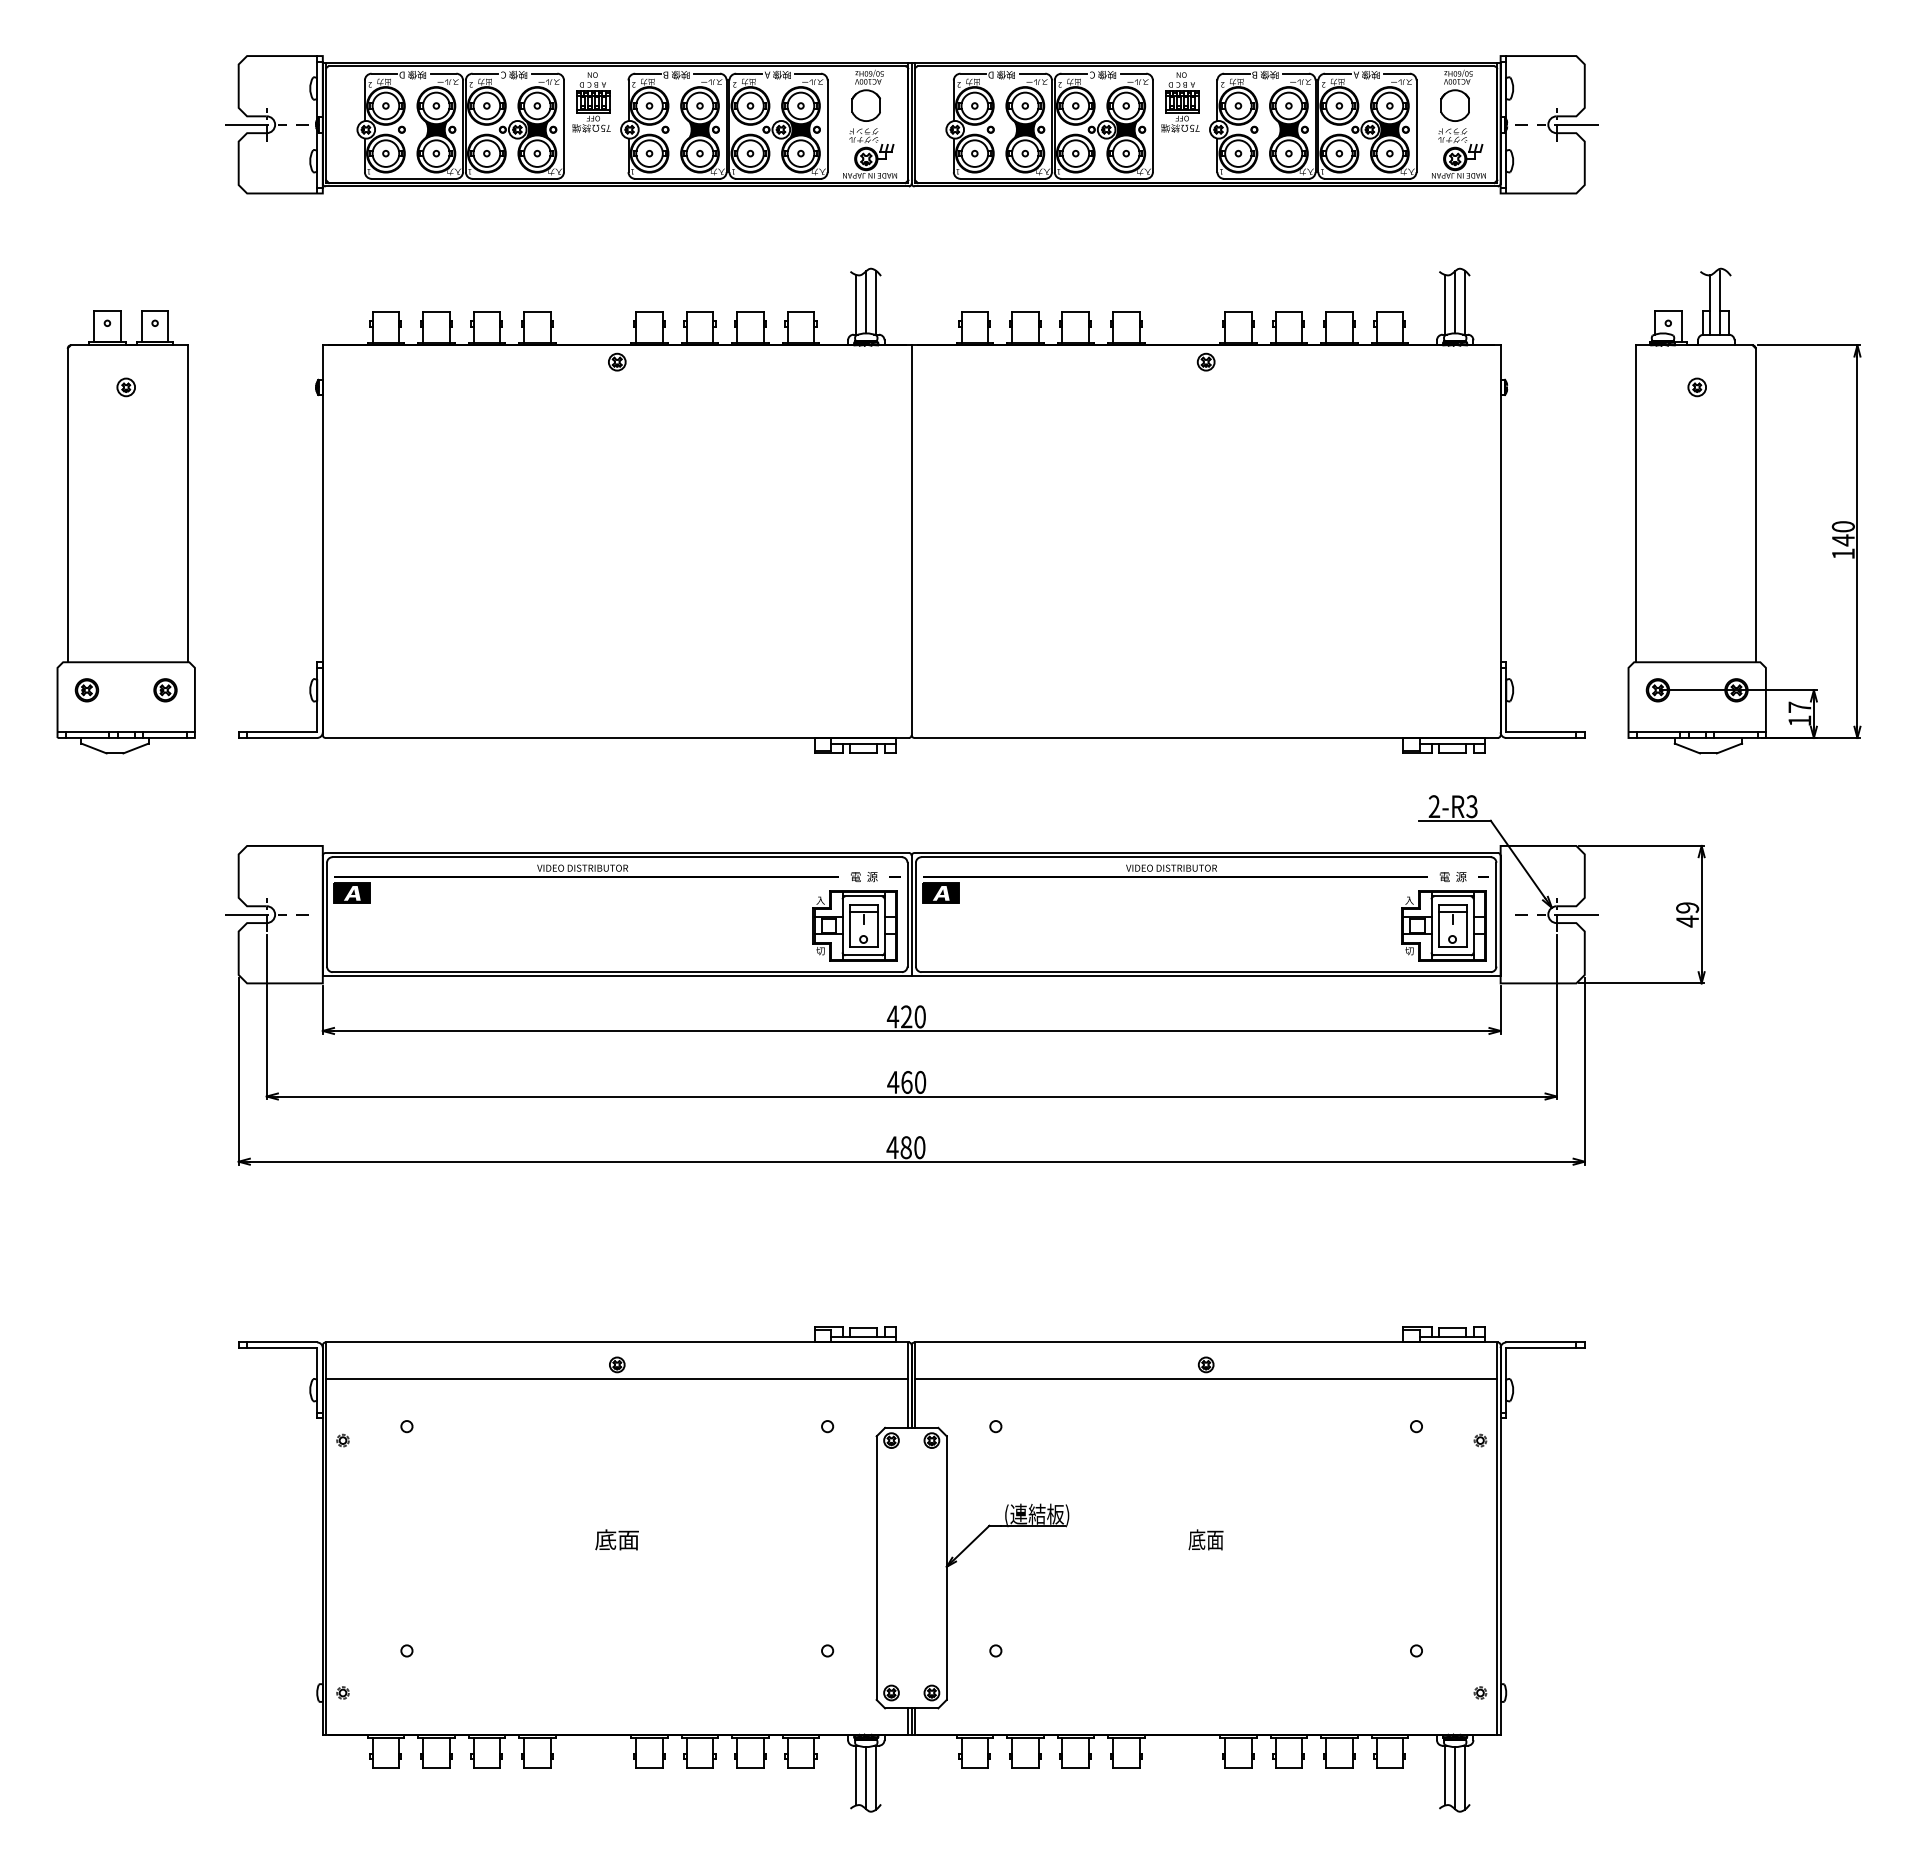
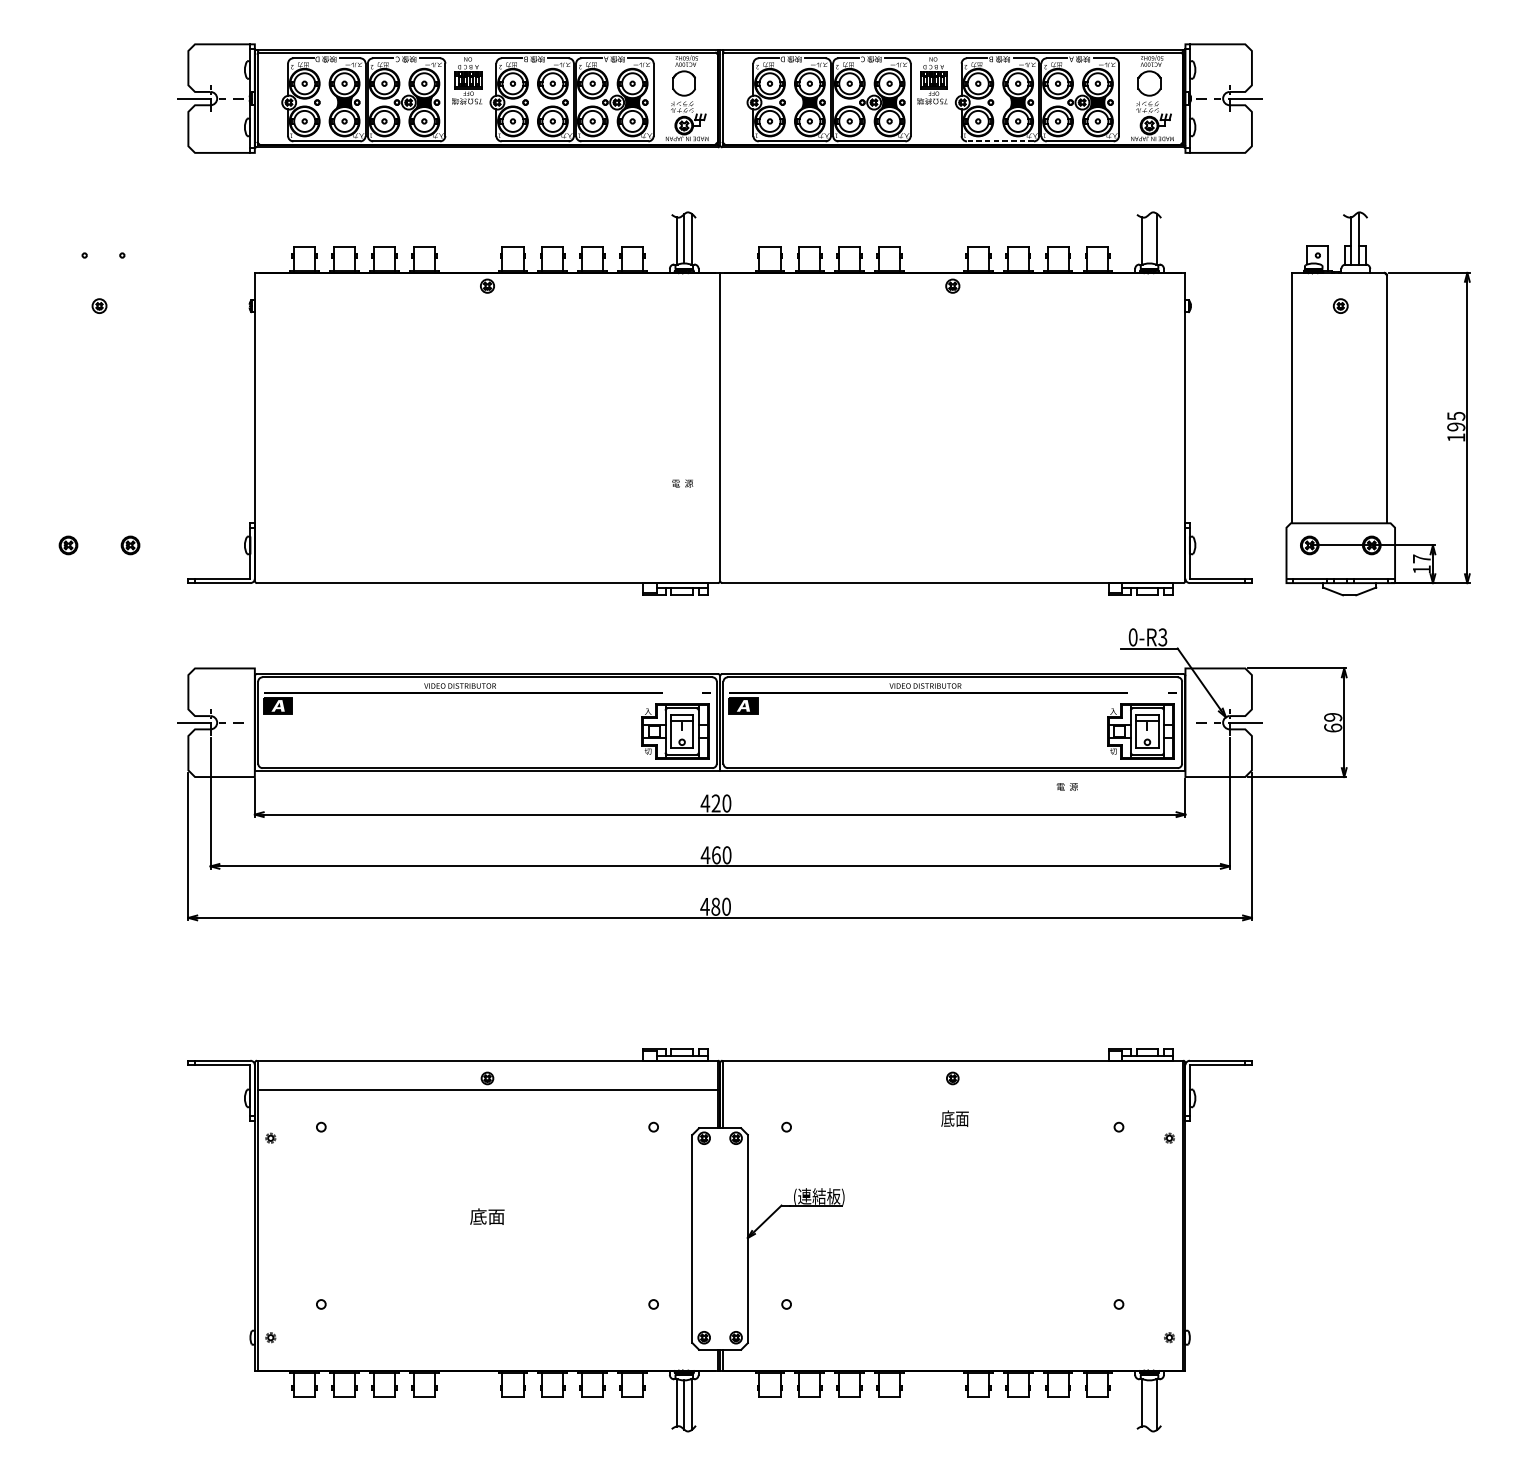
fill: (699, 129) -> (552, 102), removed
line: (1265, 178) -> (999, 141), solid -> dashed
line: (1455, 302) -> (1149, 239), removed
part: (125, 532) -> (98, 420), removed
text: (1842, 533) -> (1455, 421), 140 -> 195
text: (1434, 806) -> (1133, 637), 2-R3 -> 0-R3
text: (864, 877) -> (682, 483), moved
text: (1452, 877) -> (1066, 787), moved
text: (1687, 921) -> (1333, 728), 49 -> 69
line: (1206, 1378) -> (953, 1089), removed
text: (1205, 1539) -> (954, 1118), moved
line: (1455, 1778) -> (1149, 1405), removed

